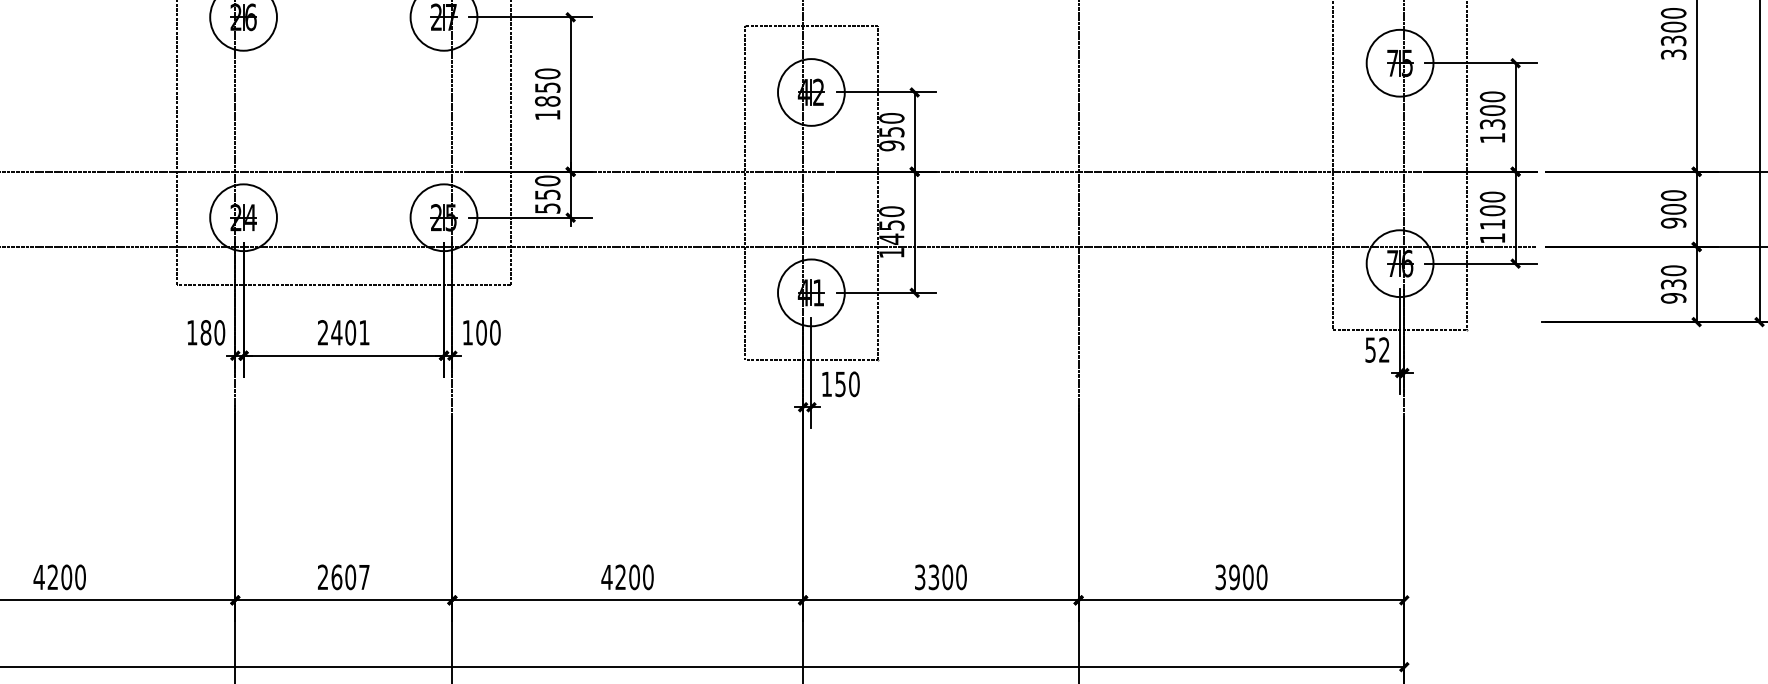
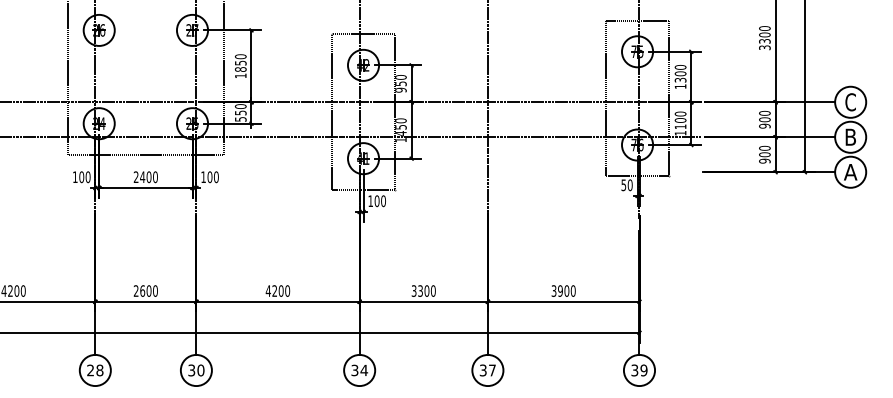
text: (1672, 283) -> (764, 154), 930 -> 900
text: (205, 331) -> (81, 176), 180 -> 100
text: (364, 333) -> (155, 177), 2401 -> 2400
text: (1382, 350) -> (629, 185), 52 -> 50
text: (839, 384) -> (376, 201), 150 -> 100
text: (364, 576) -> (155, 290), 2607 -> 2600

